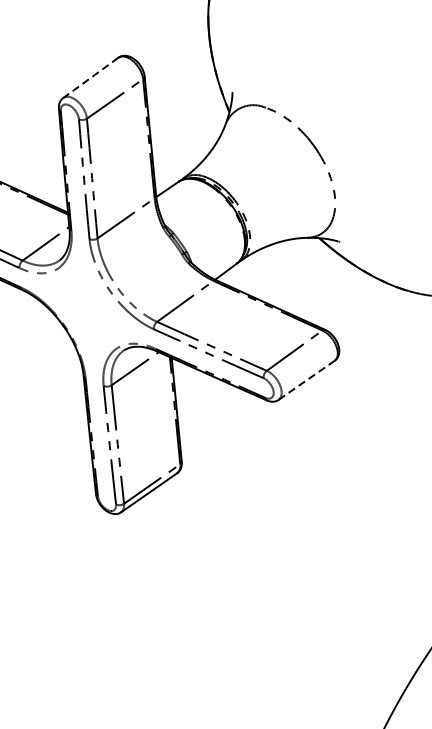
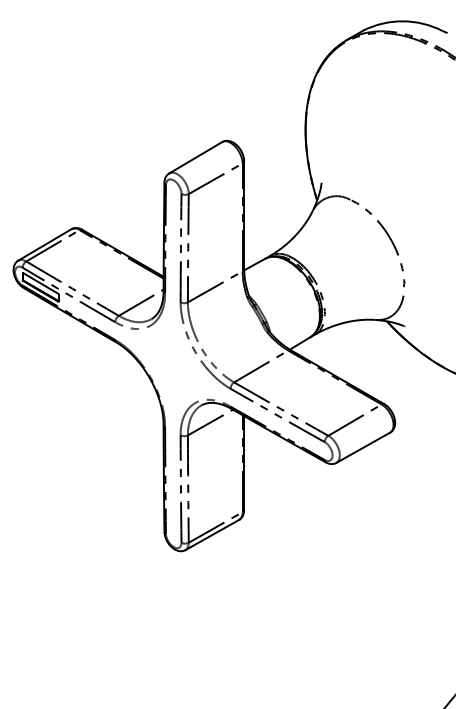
line: (90, 77) -> (195, 157), dashed -> solid
line: (306, 380) -> (363, 447), dashed -> solid

